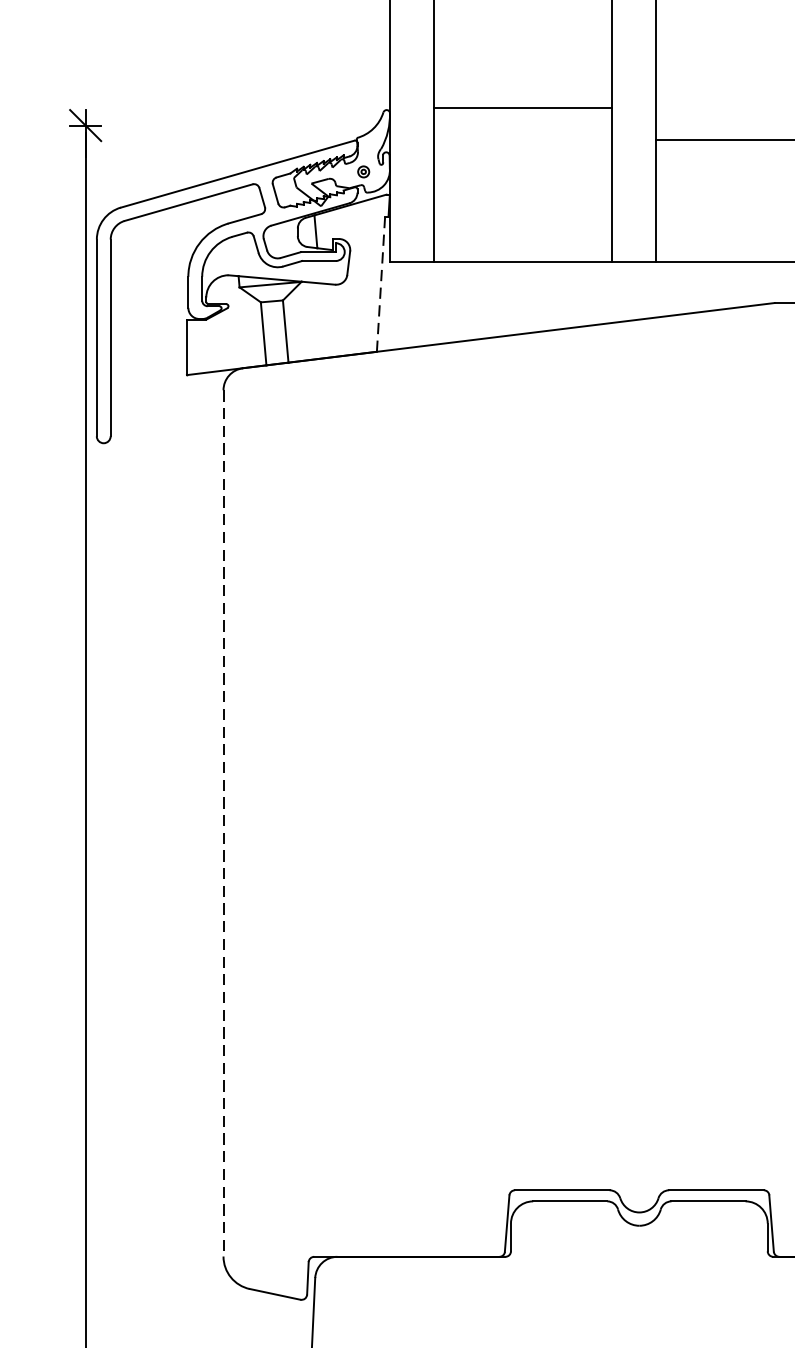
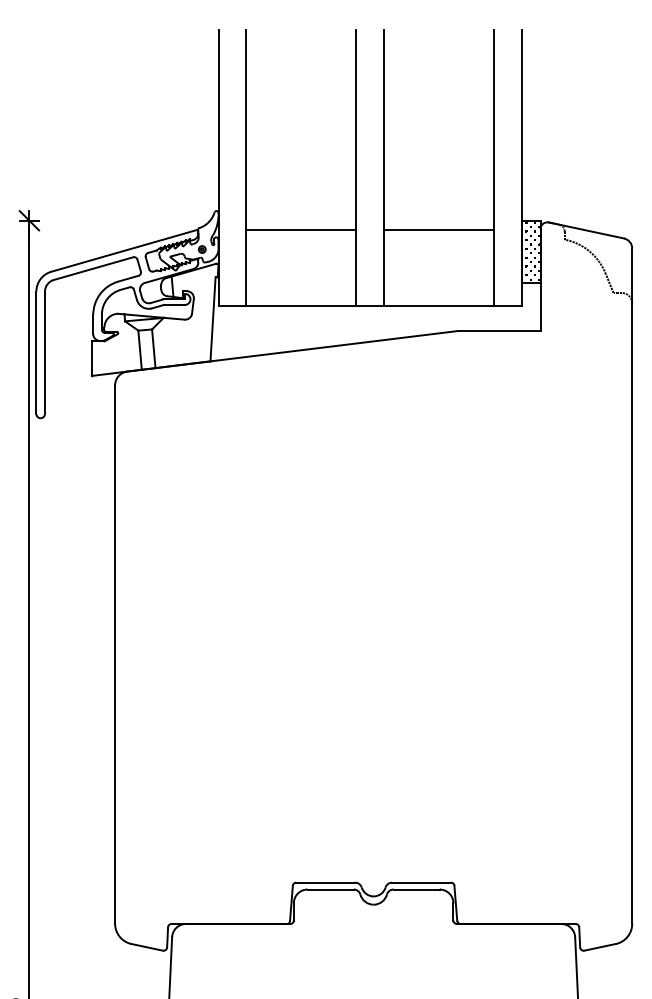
line: (523, 107) -> (301, 229), moved
line: (381, 282) -> (213, 318), dashed -> solid
line: (224, 824) -> (115, 655), dashed -> solid

